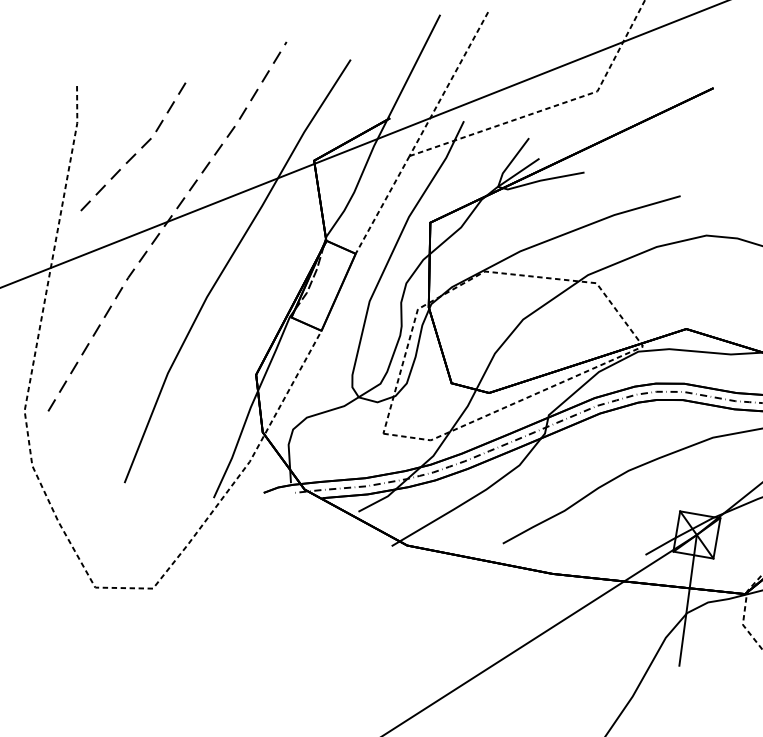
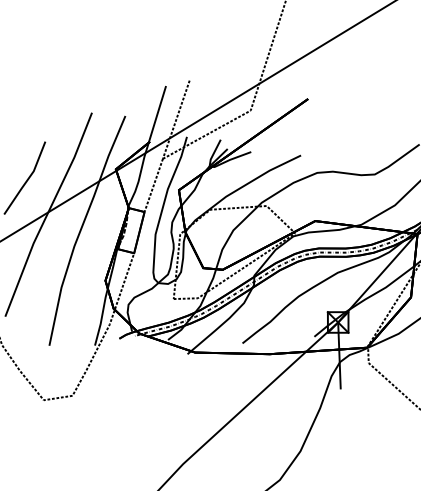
line: (137, 150) -> (27, 179), dashed -> solid
line: (165, 223) -> (47, 213), dashed -> solid

